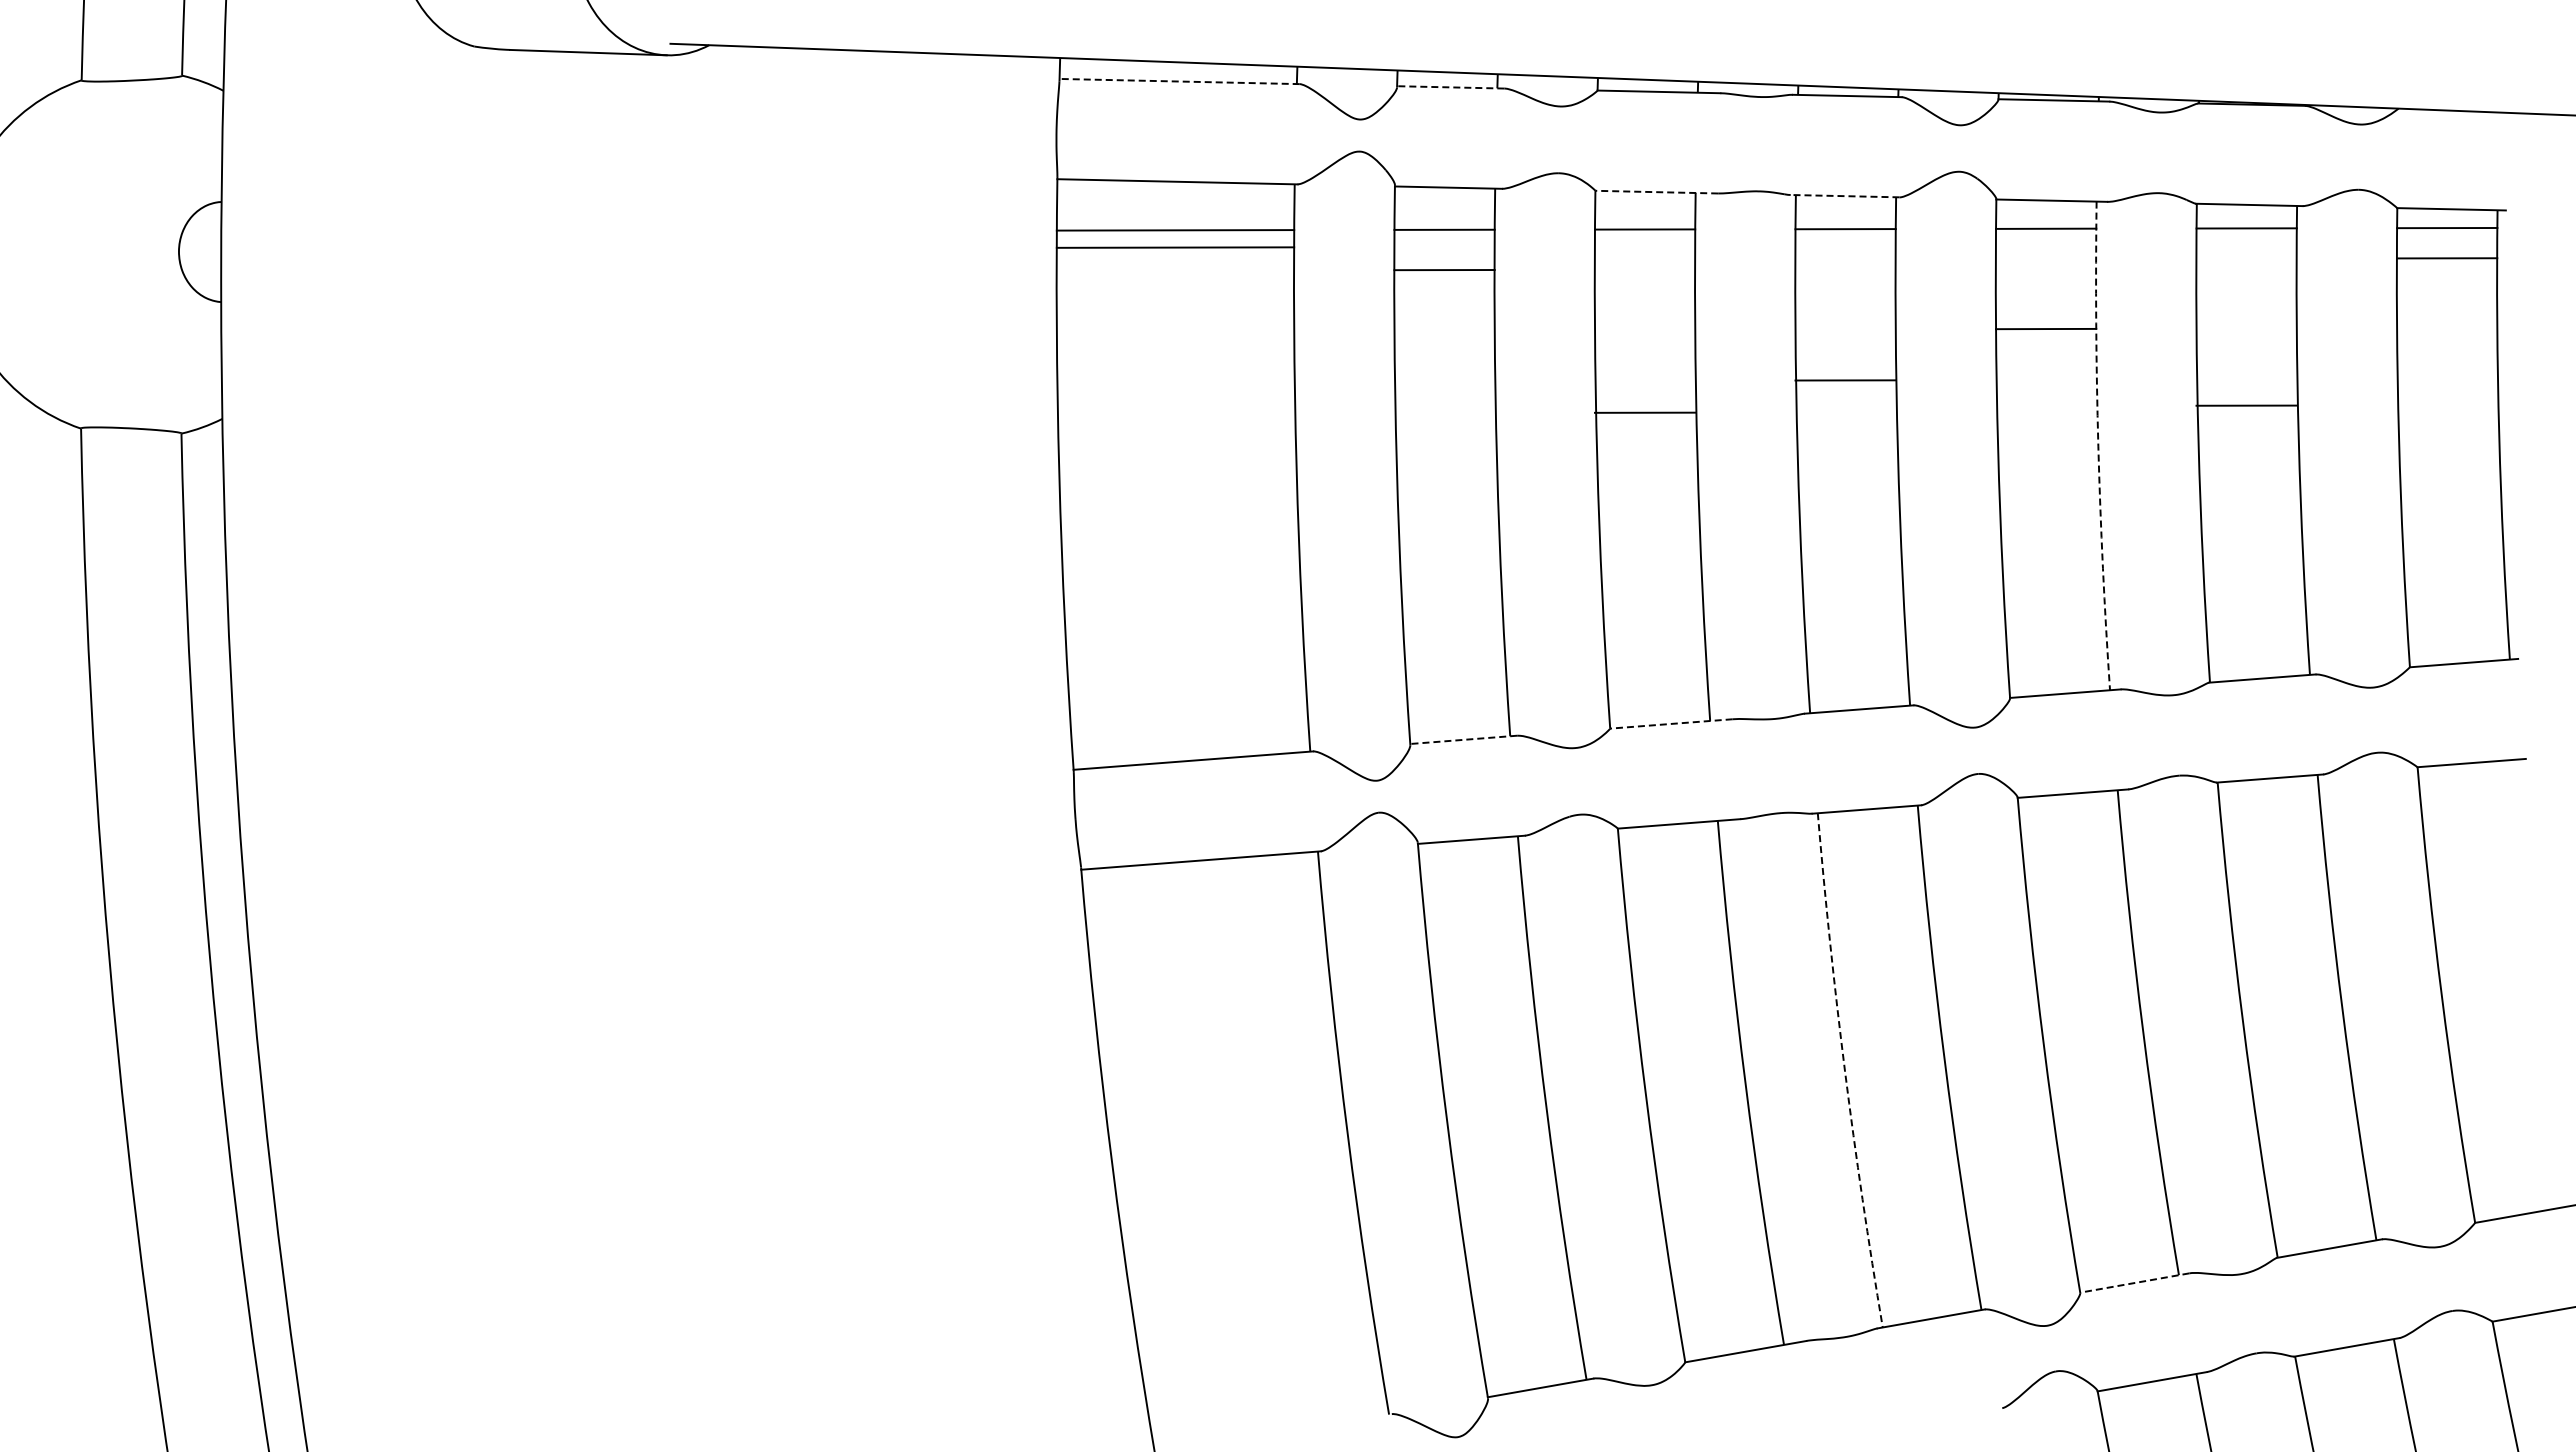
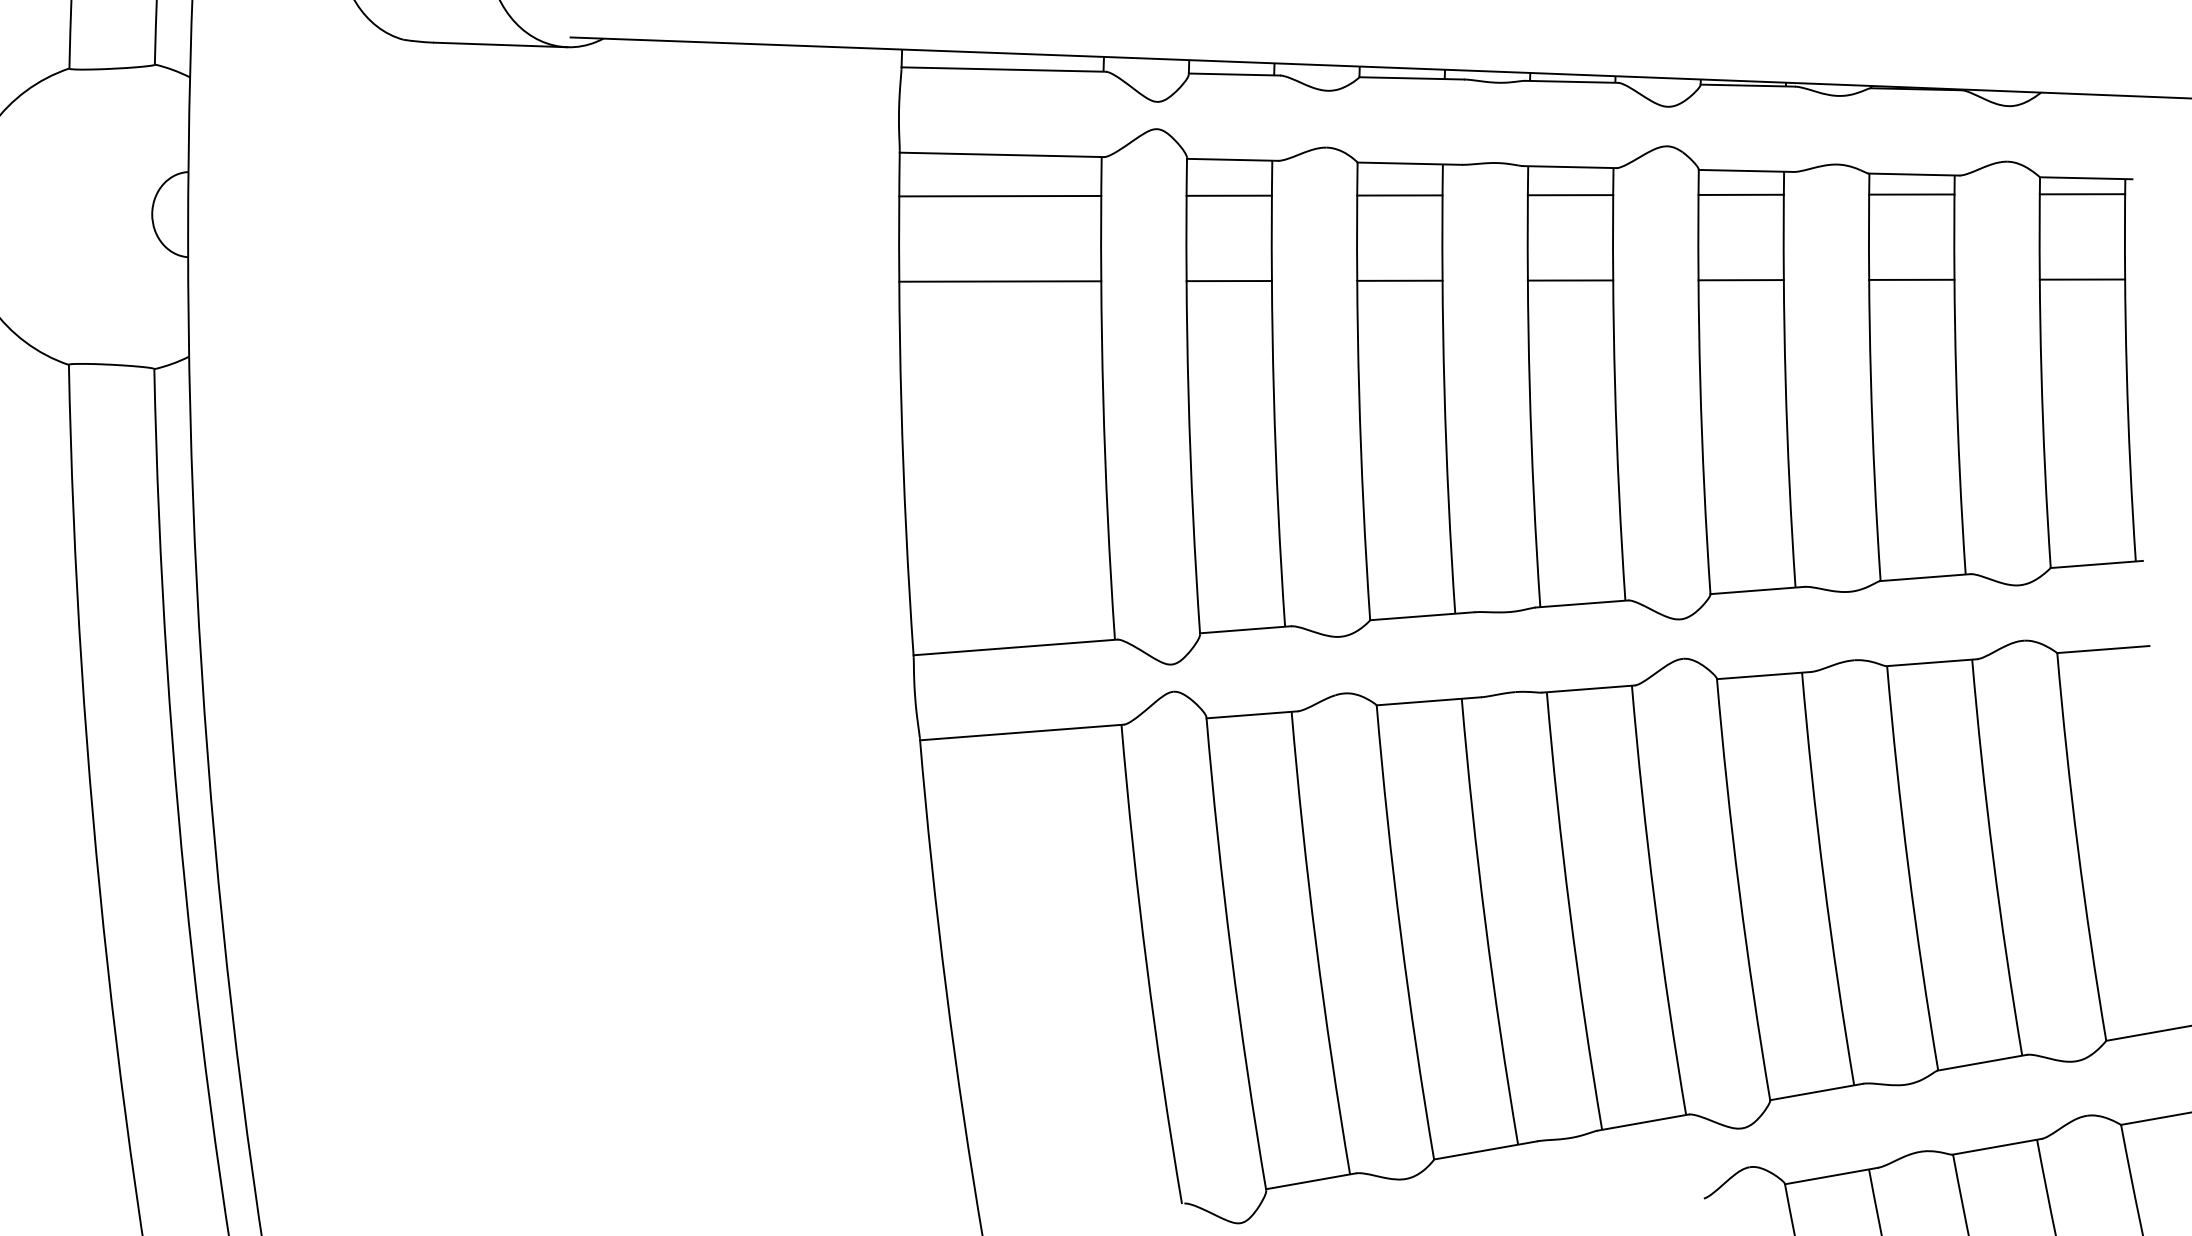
line: (1179, 81) -> (1003, 69), dashed -> solid
line: (1450, 87) -> (1234, 74), dashed -> solid
line: (1656, 192) -> (1409, 163), dashed -> solid
line: (1844, 196) -> (1569, 167), dashed -> solid
line: (1175, 247) -> (1000, 281), moved
line: (2447, 258) -> (2082, 279), moved
line: (1444, 270) -> (1229, 281), moved
line: (1845, 380) -> (1570, 280), moved
line: (2246, 405) -> (1911, 279), moved
line: (1644, 412) -> (1399, 280), moved
arc: (2098, 446) -> (1785, 380), dashed -> solid
line: (1670, 723) -> (1421, 615), dashed -> solid
line: (1463, 739) -> (1245, 629), dashed -> solid
arc: (1844, 1071) -> (1569, 912), dashed -> solid
line: (2134, 1283) -> (1816, 1092), dashed -> solid

